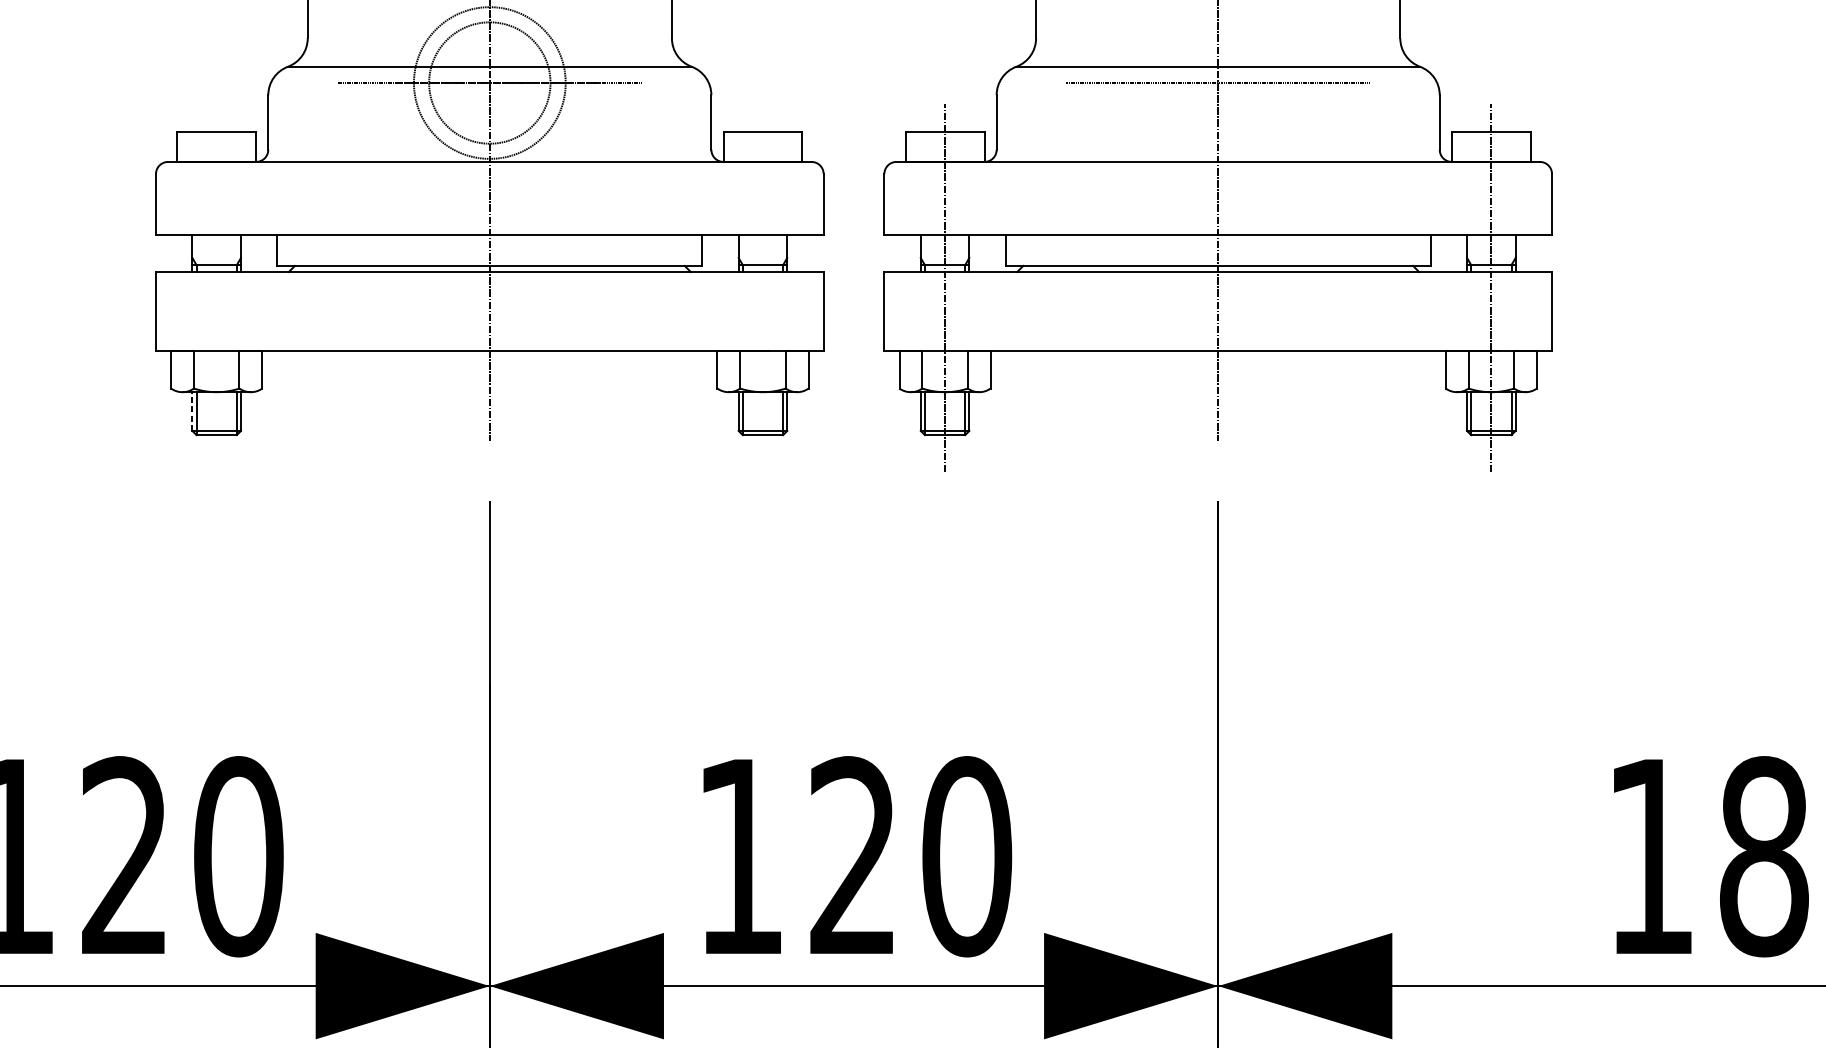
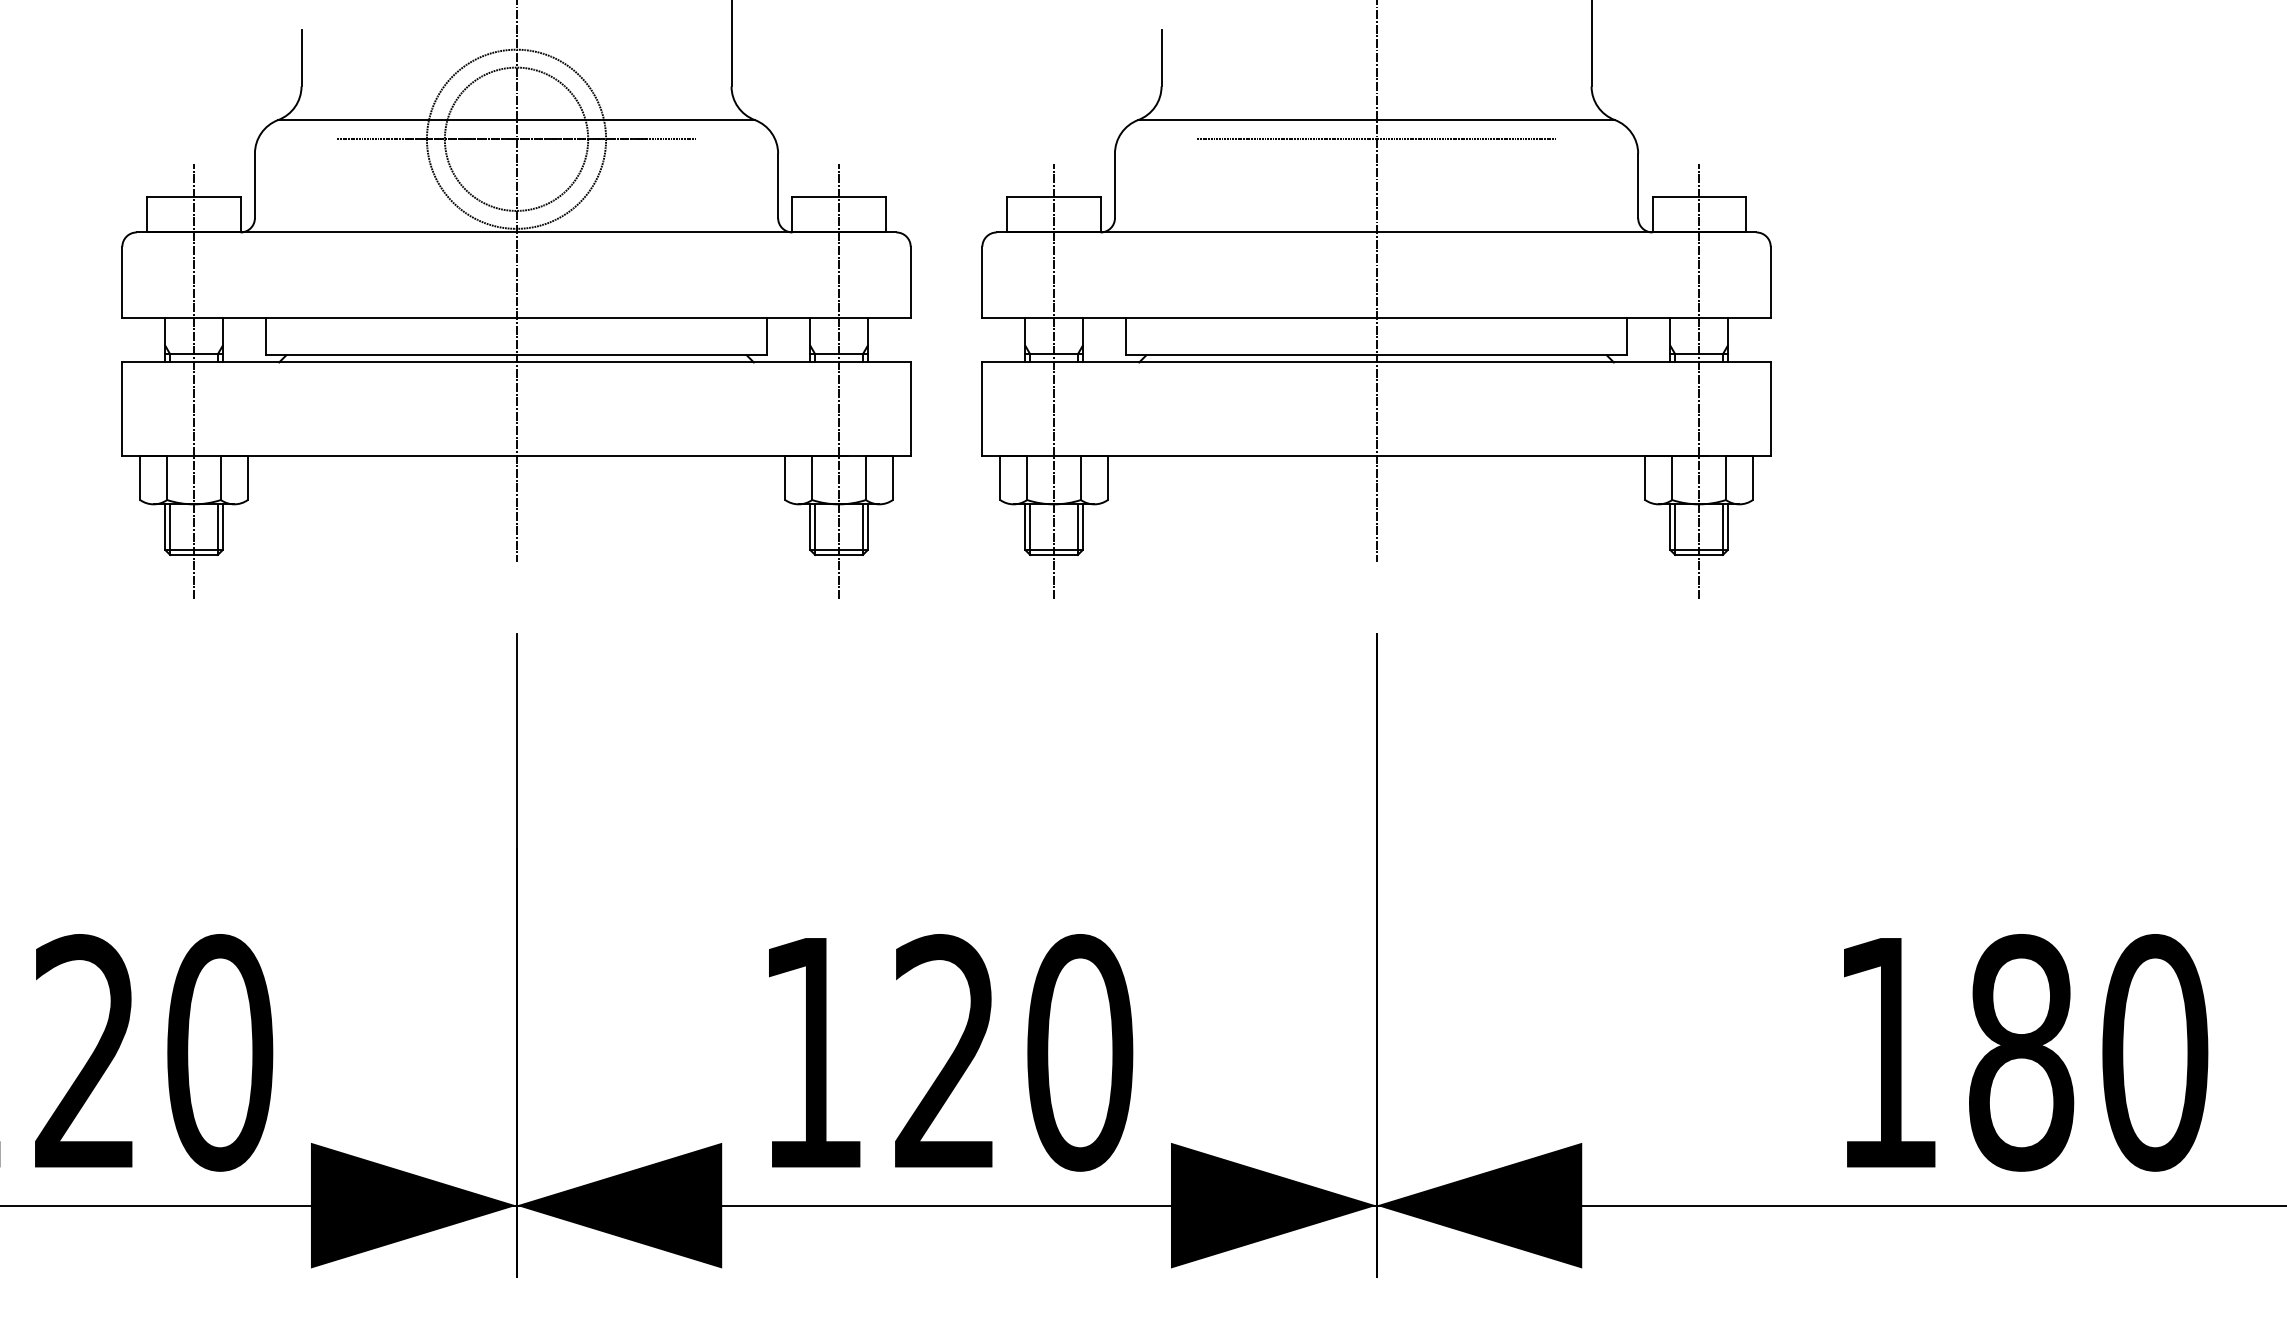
line: (217, 288) -> (194, 381), added
line: (763, 288) -> (839, 381), added
line: (192, 411) -> (165, 527), dashed -> solid

